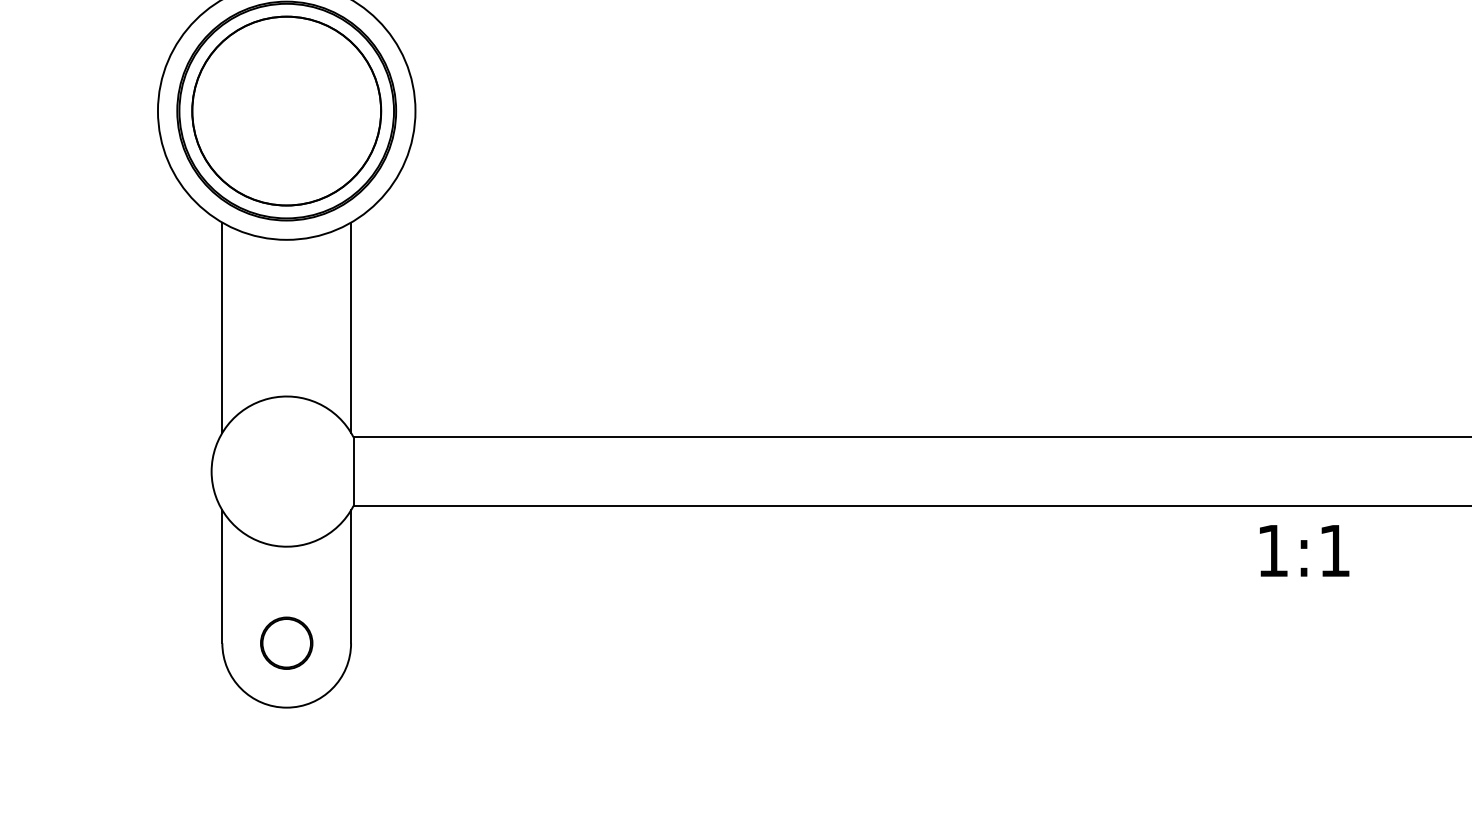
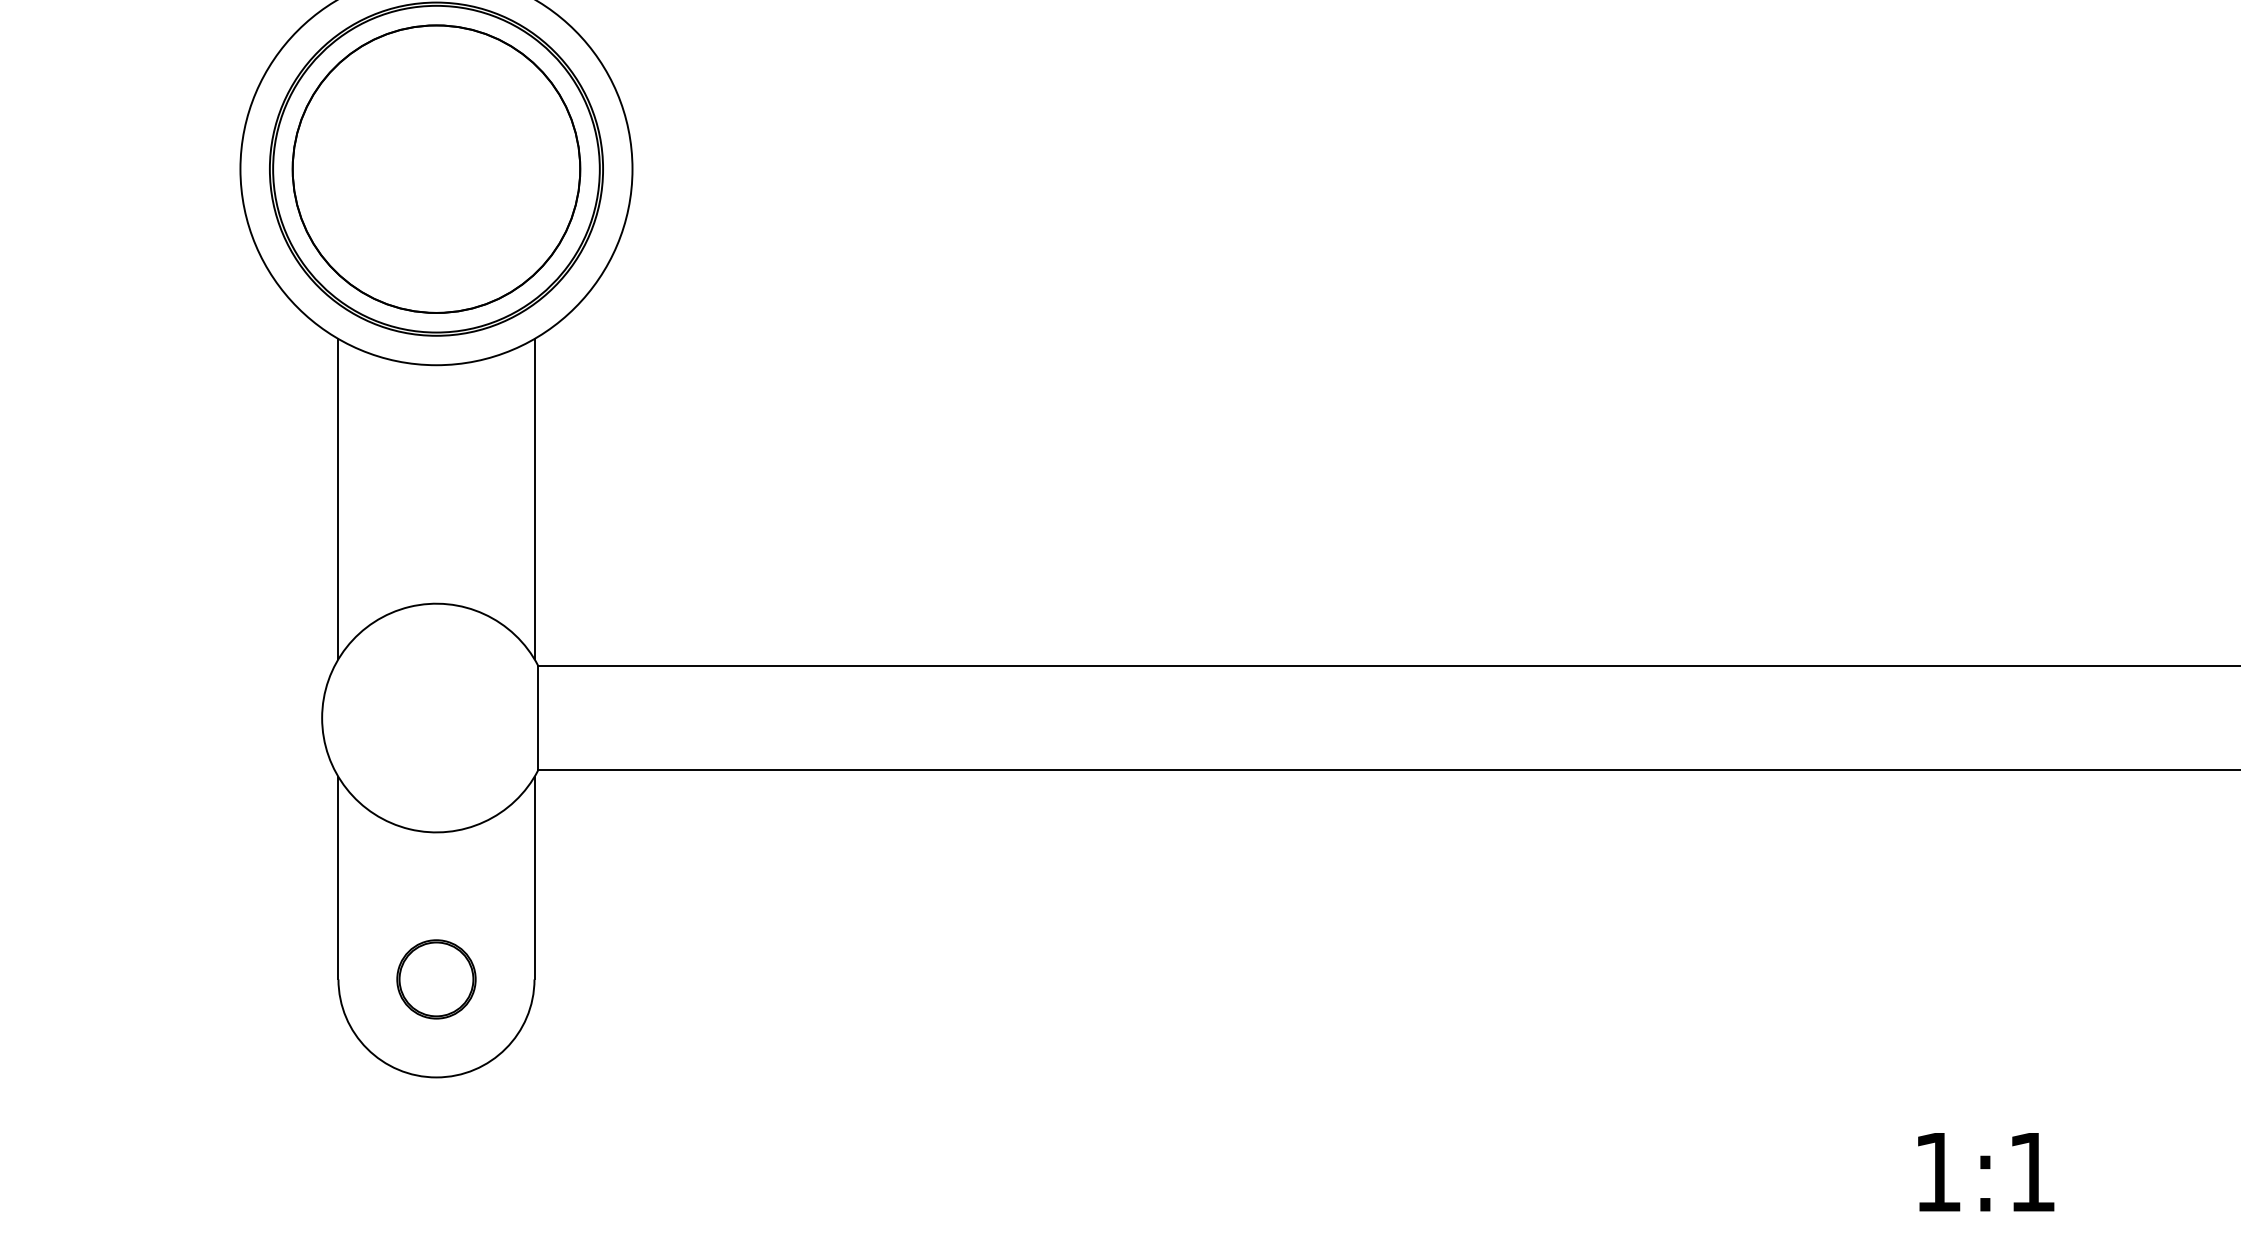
text: (1304, 550) -> (1986, 1171), moved

